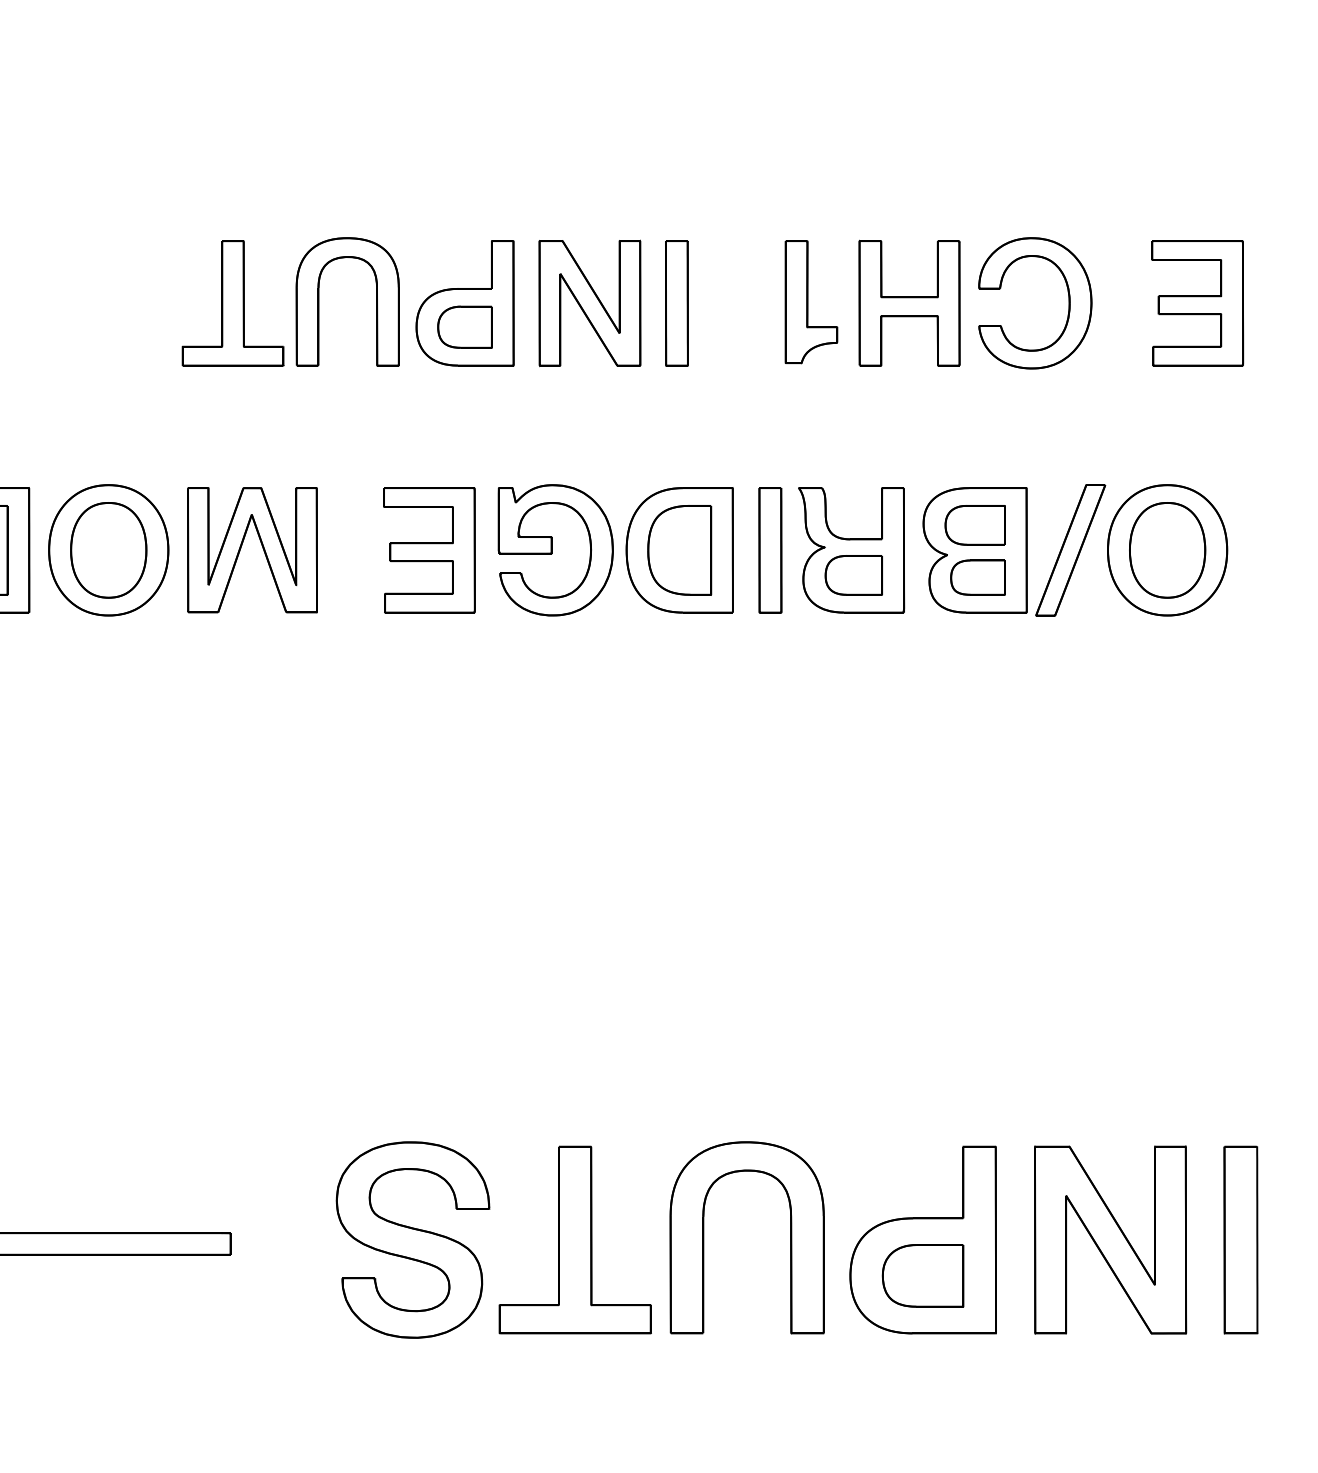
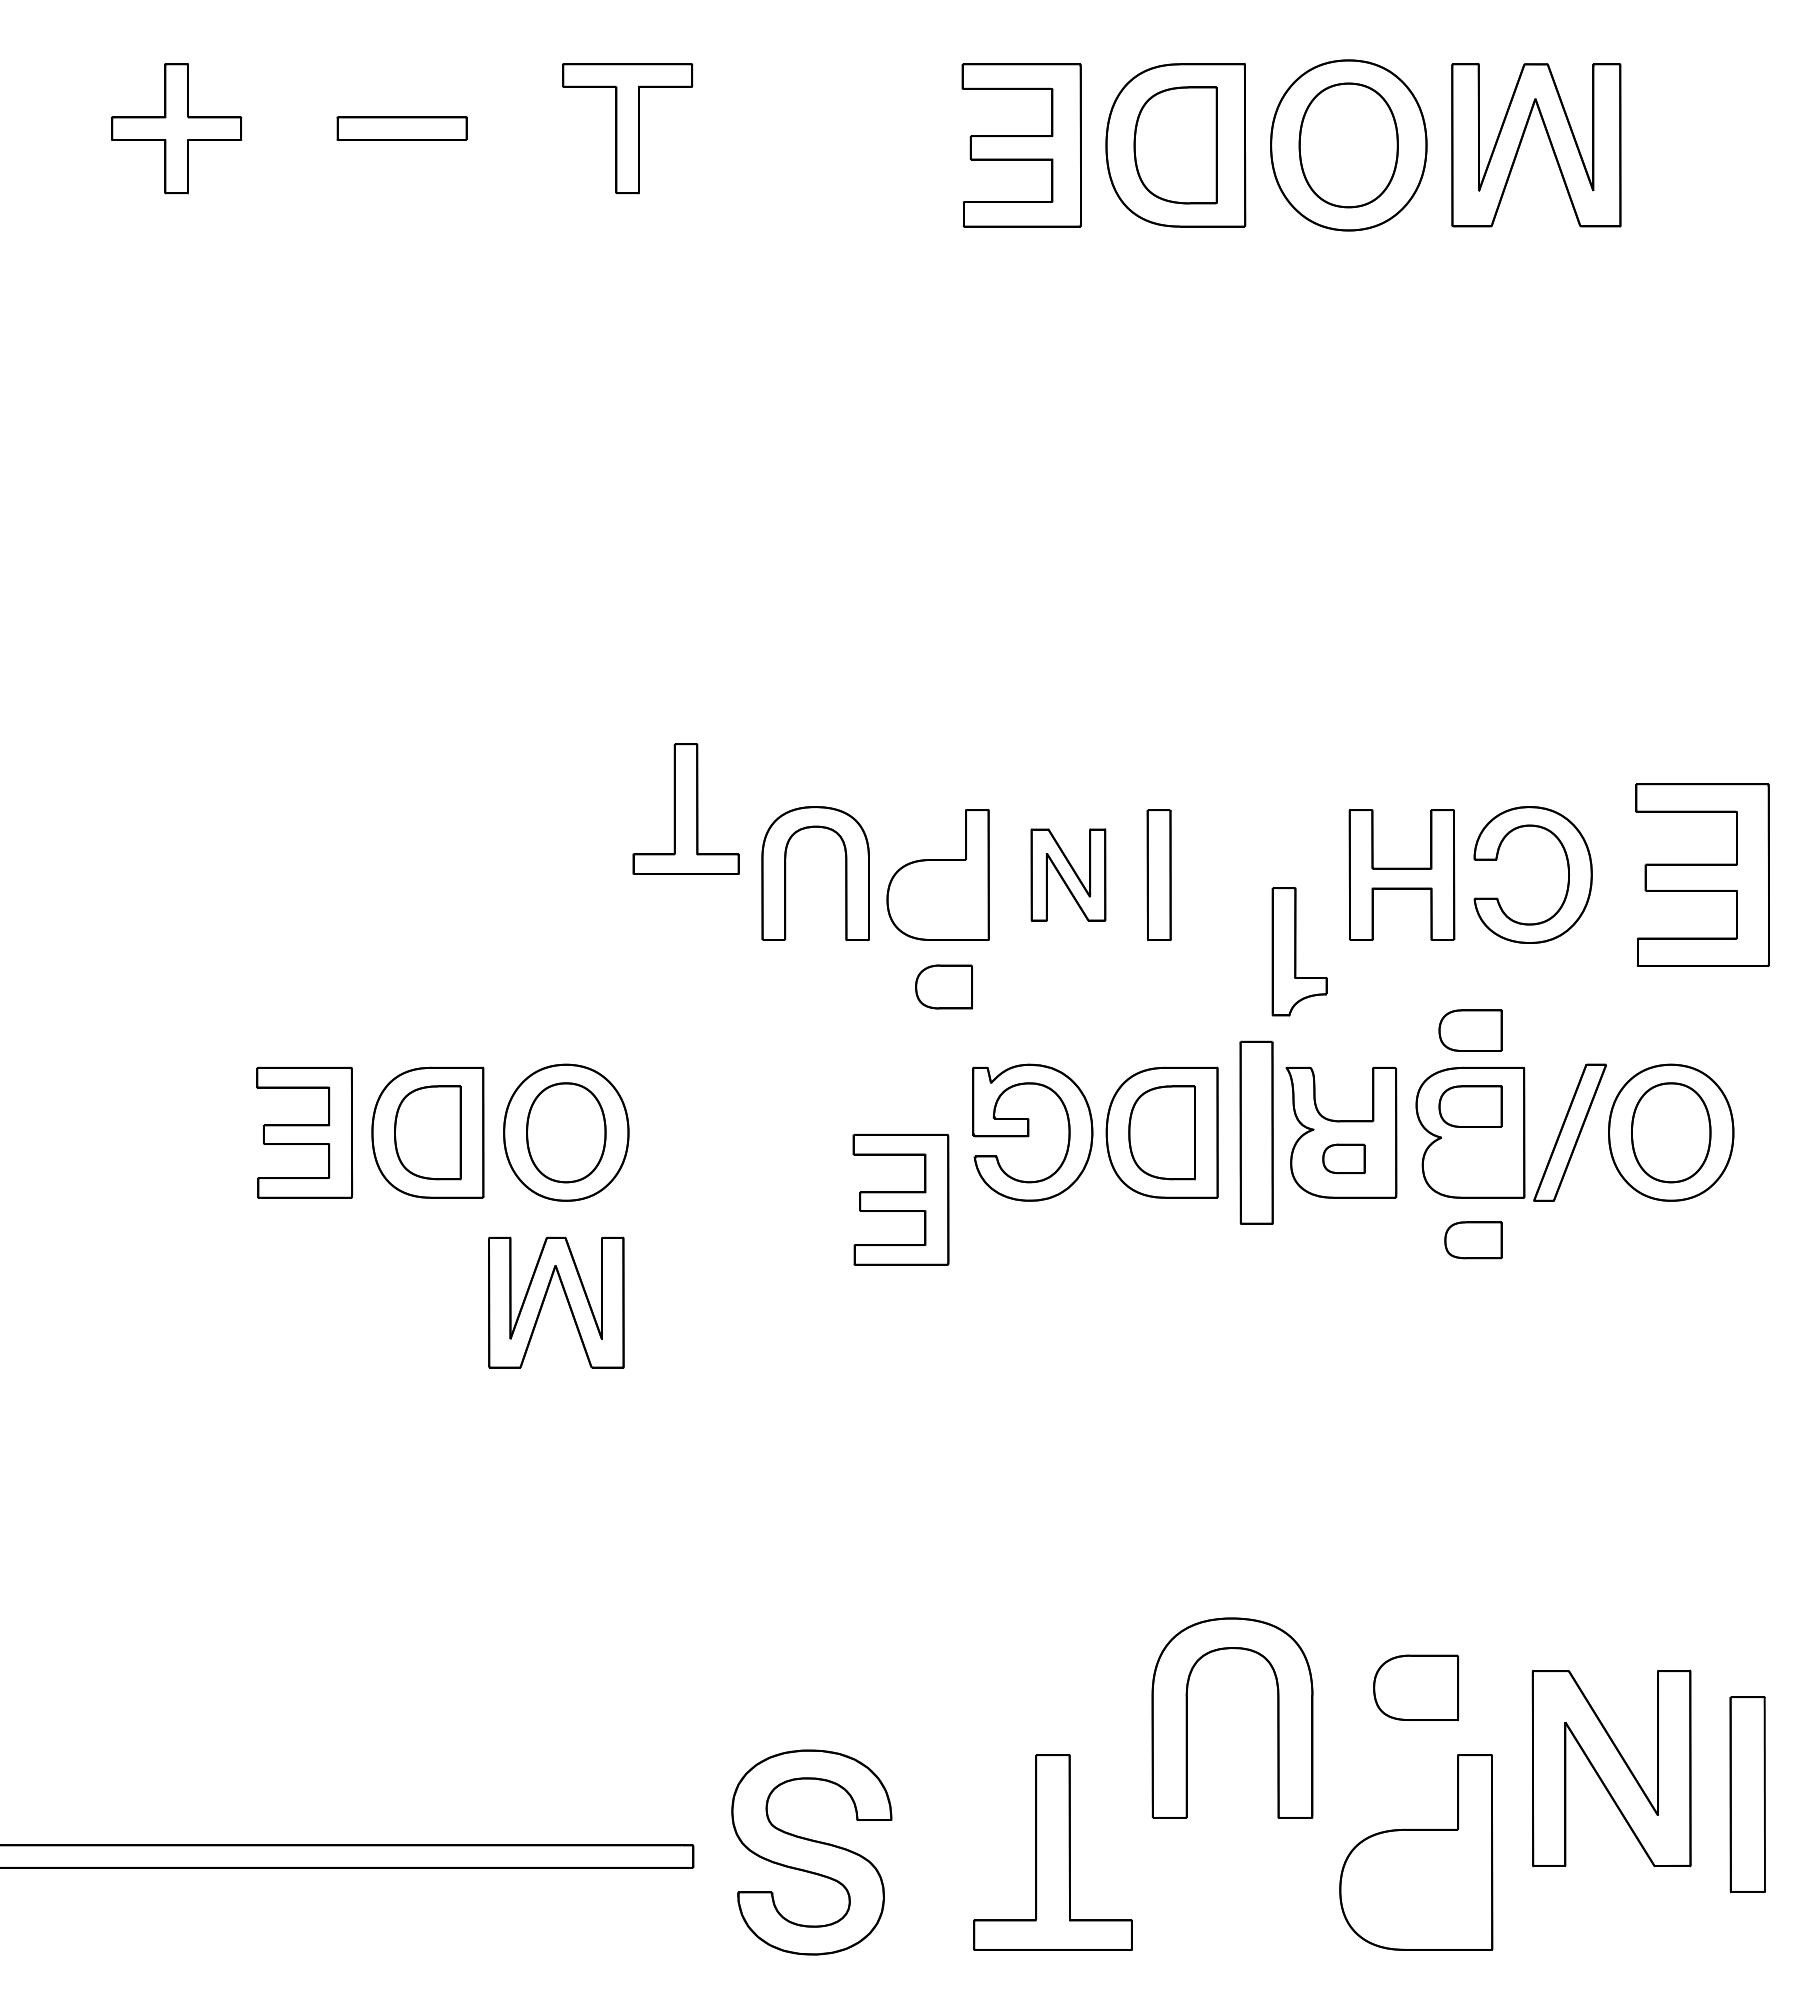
part: (811, 301) -> (1299, 951), moved
part: (232, 302) -> (685, 808), moved
part: (590, 302) -> (1068, 874), size x0.7
part: (1197, 302) -> (1702, 874), size x1.4
part: (464, 326) -> (943, 986), moved
part: (975, 452) -> (1470, 1030), added
part: (262, 548) -> (566, 1300), moved
part: (429, 550) -> (900, 1199), moved
part: (770, 550) -> (1256, 1132), size x1.4
part: (853, 574) -> (1343, 1158), size x0.7
part: (978, 577) -> (1473, 1240), moved
part: (704, 1237) -> (1187, 1717), moved
part: (412, 1240) -> (811, 1852), moved
part: (1110, 1240) -> (1611, 1768), moved
part: (1240, 1240) -> (1747, 1794), moved
part: (922, 1275) -> (1415, 1687), moved

